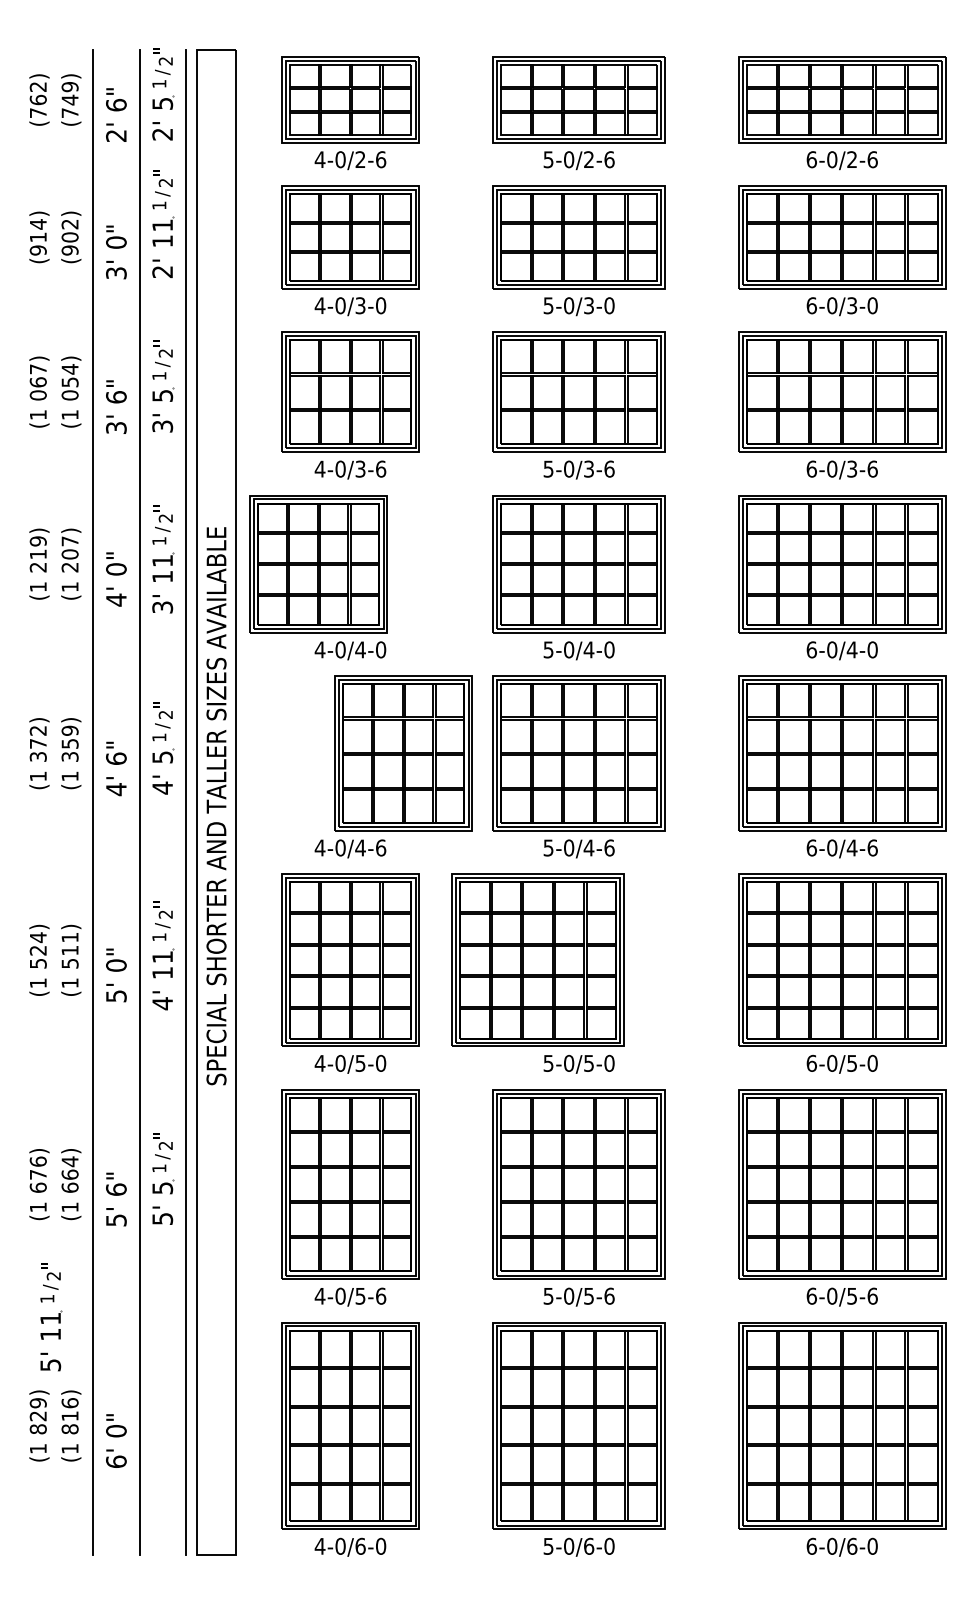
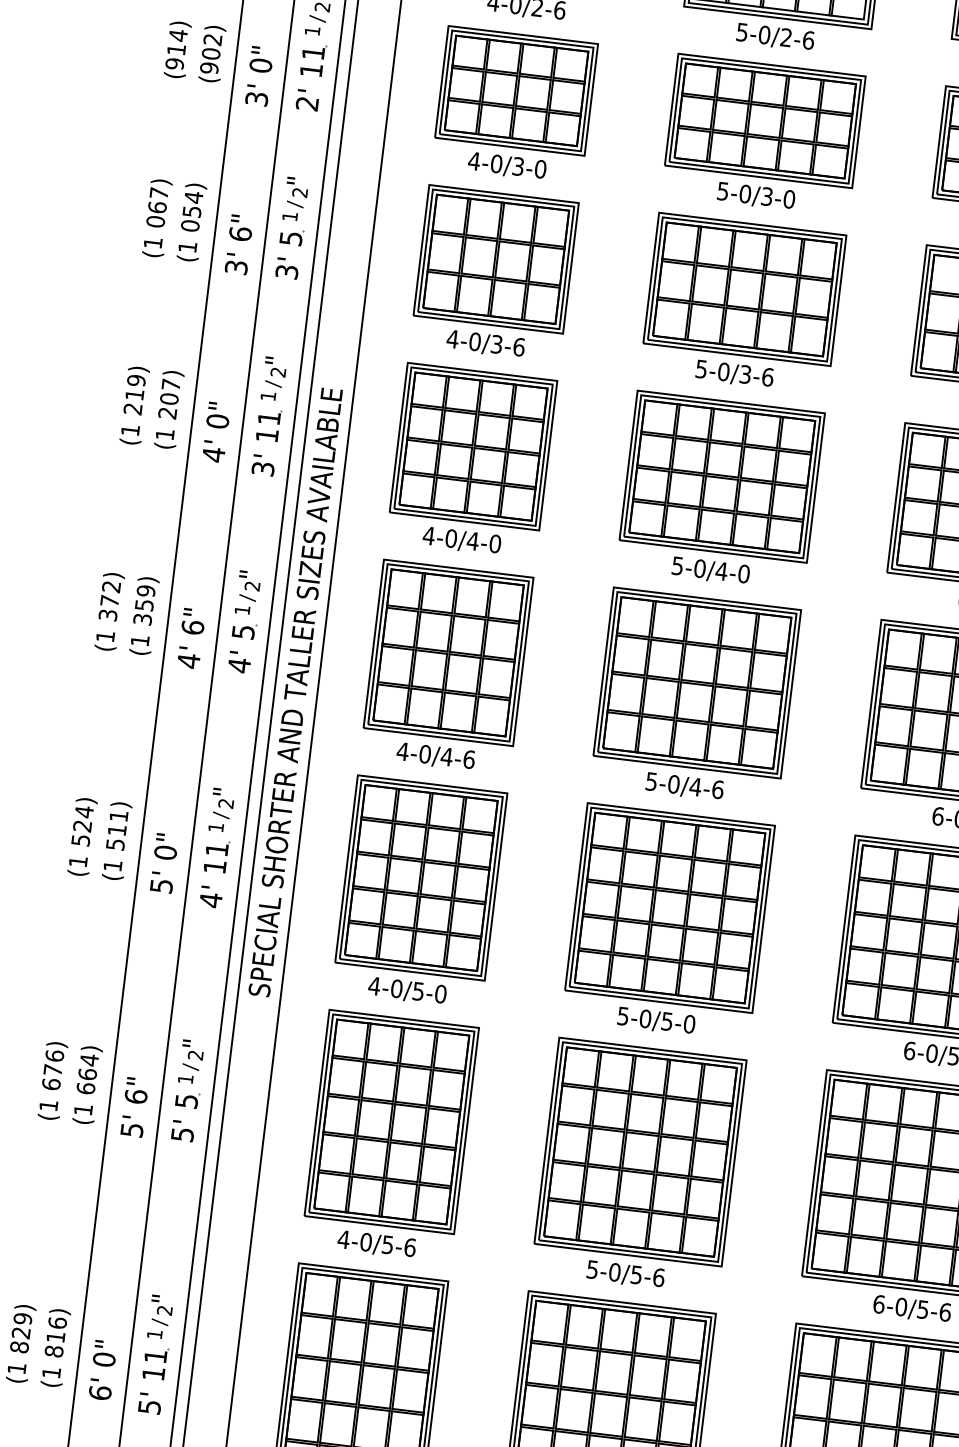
part: (318, 564) -> (473, 446), moved
part: (403, 753) -> (448, 652), moved
part: (537, 959) -> (669, 907), moved
part: (51, 1317) -> (156, 1355), moved

